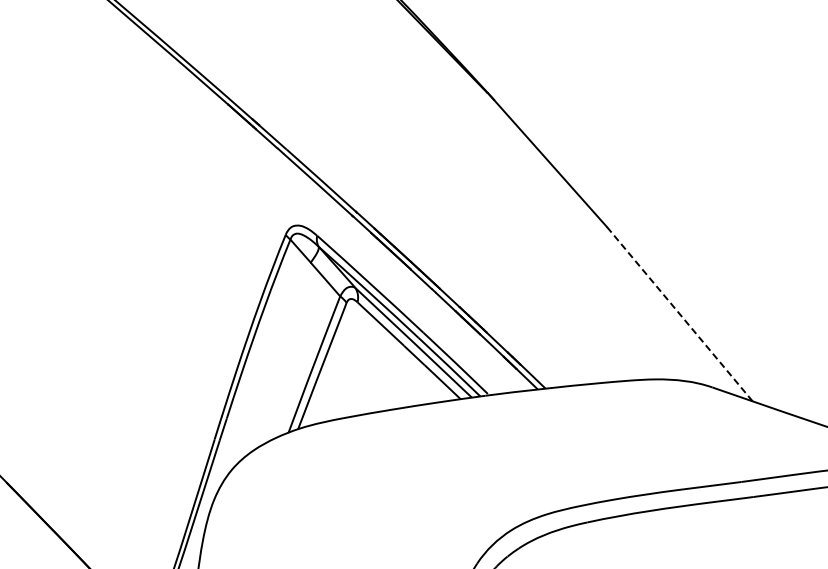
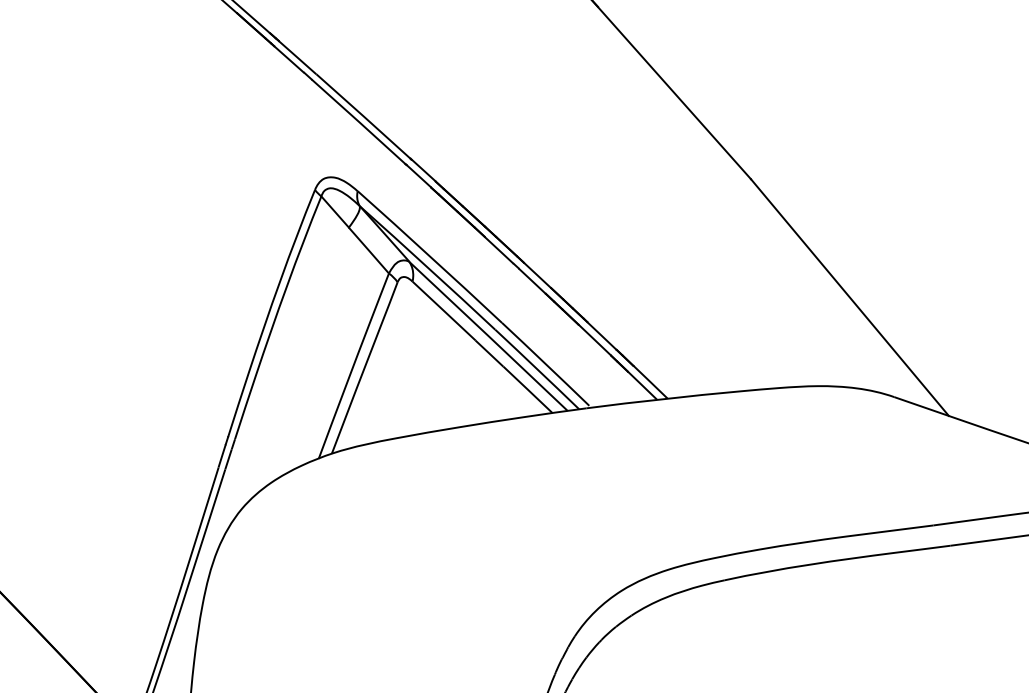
line: (679, 314) -> (849, 298), dashed -> solid

